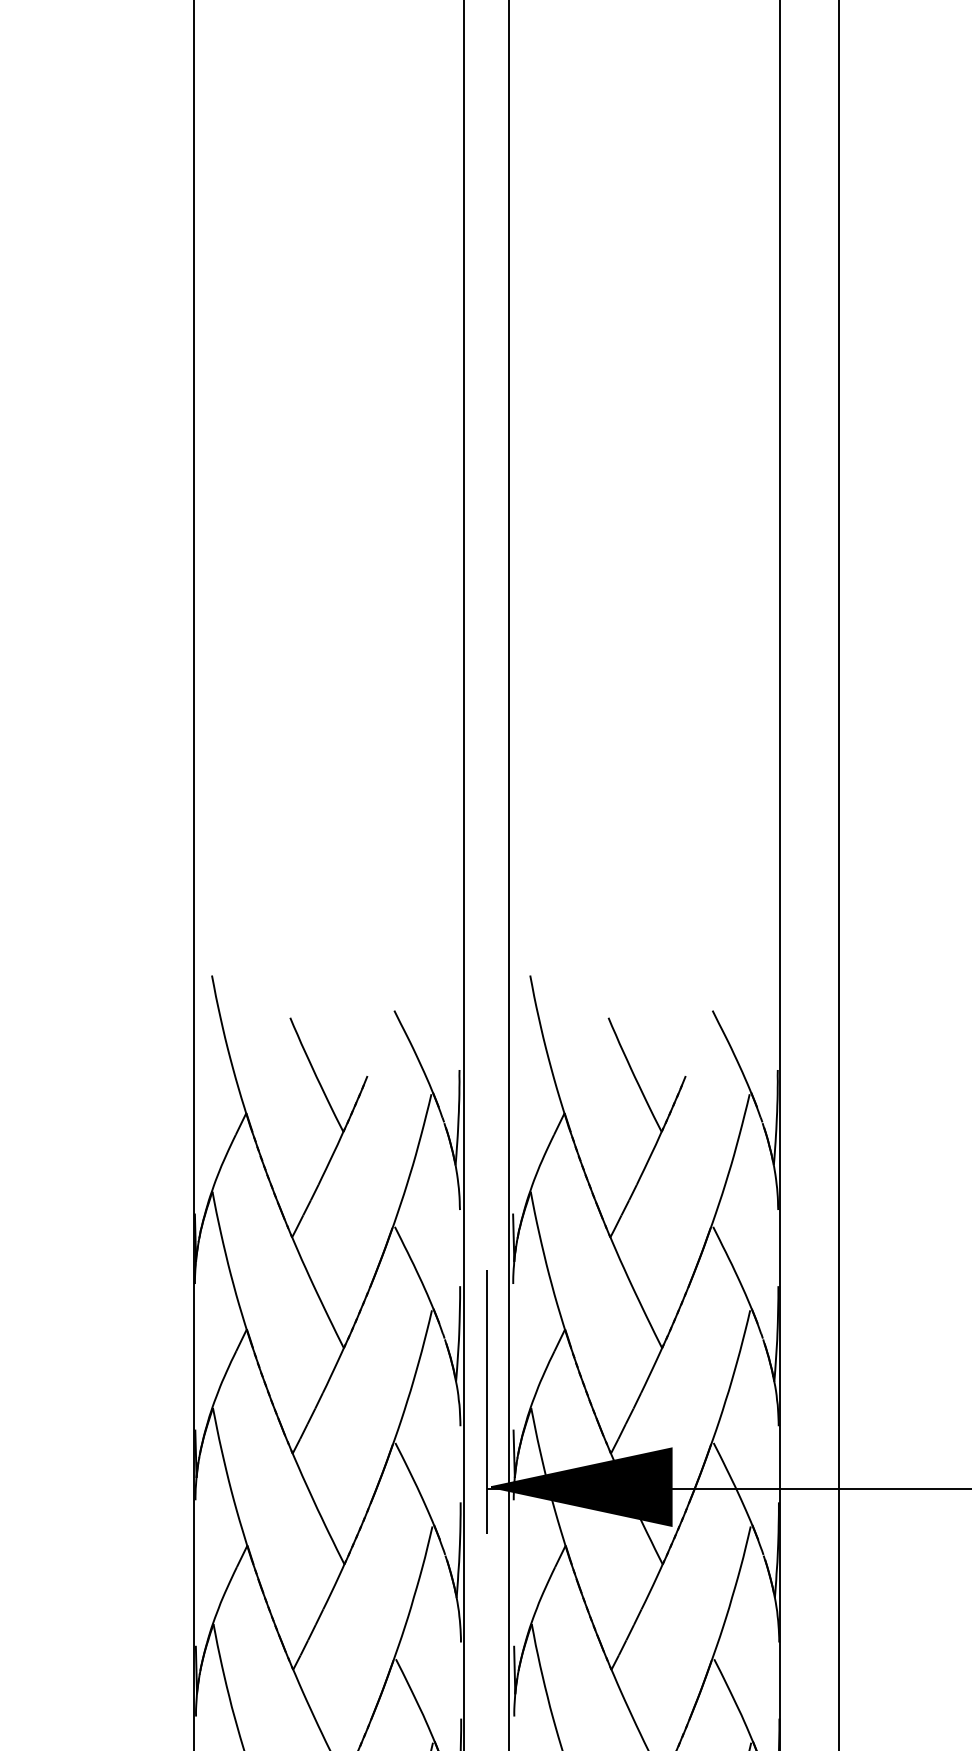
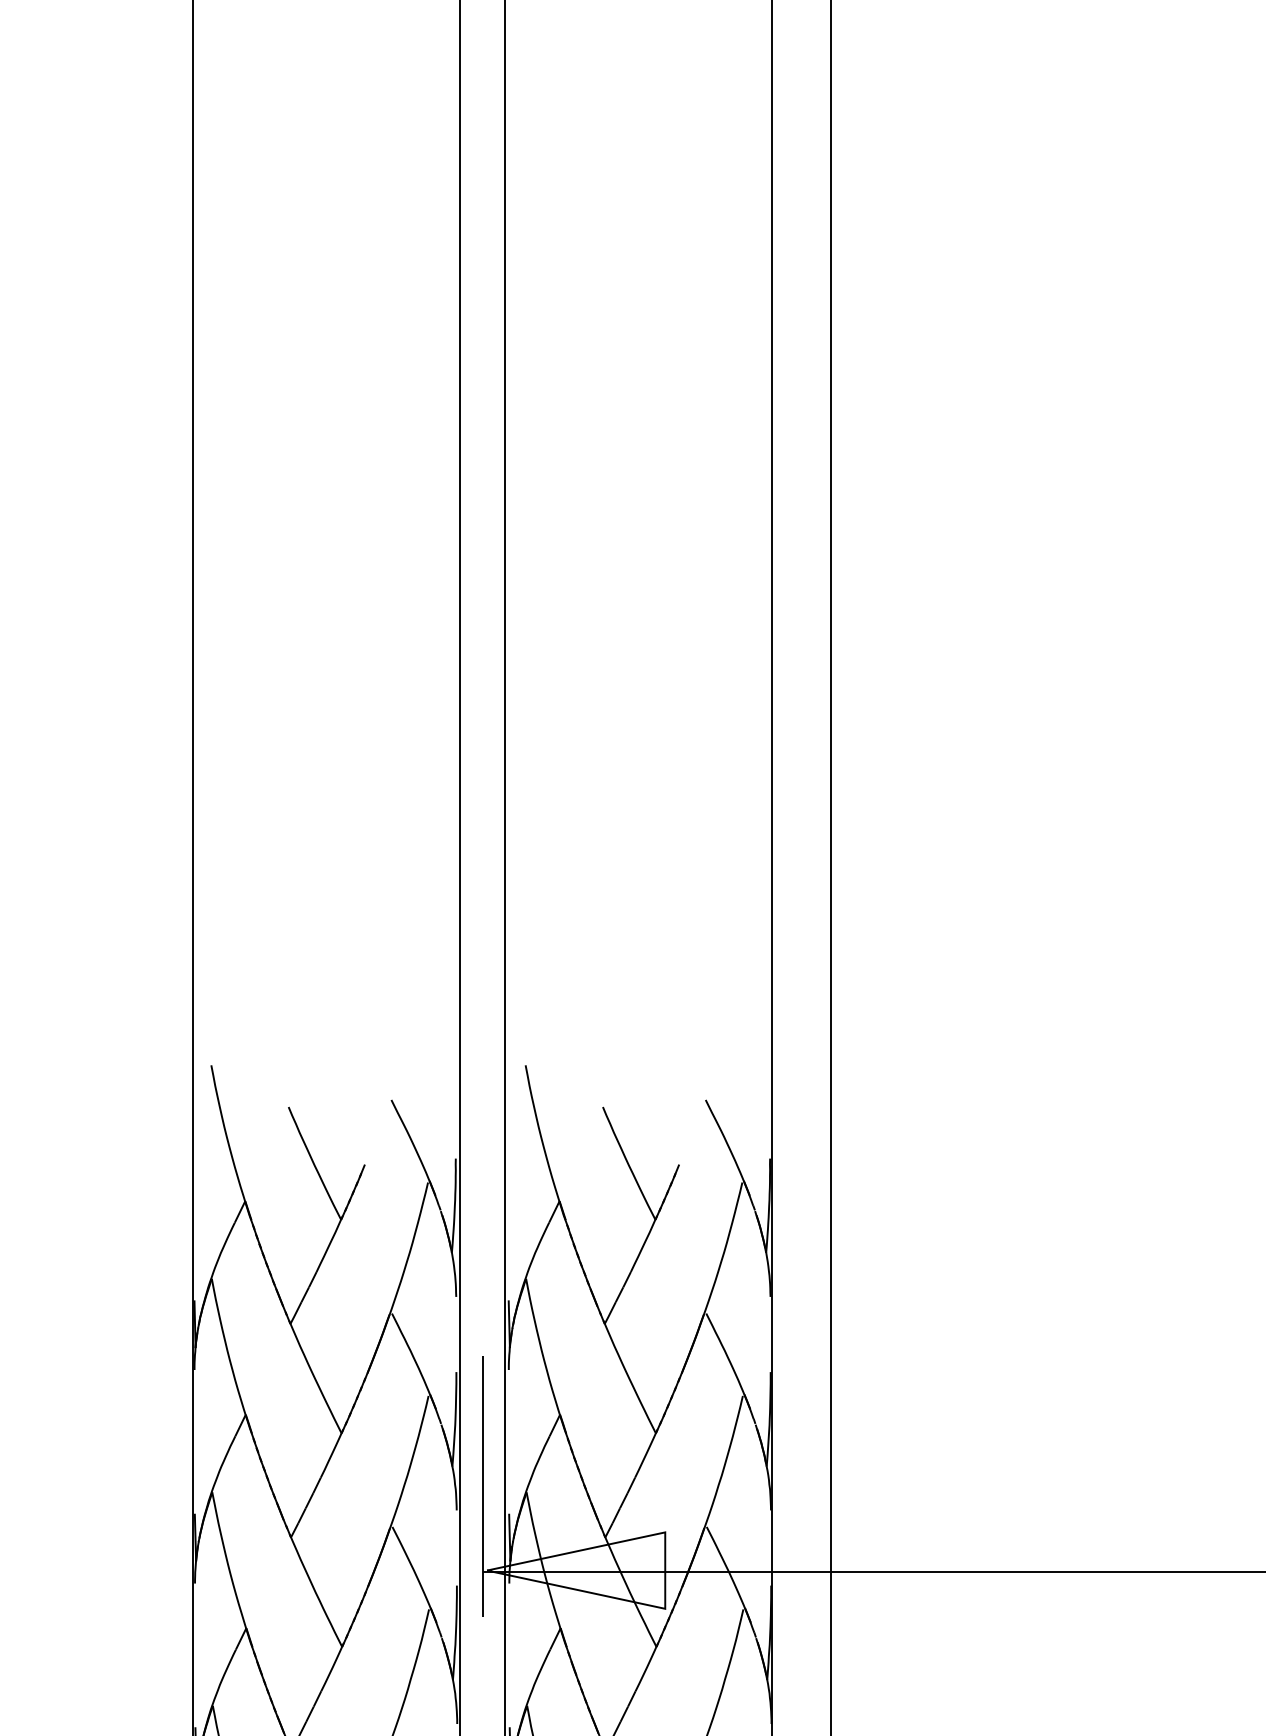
fill: (581, 1487) -> (576, 1570), removed

